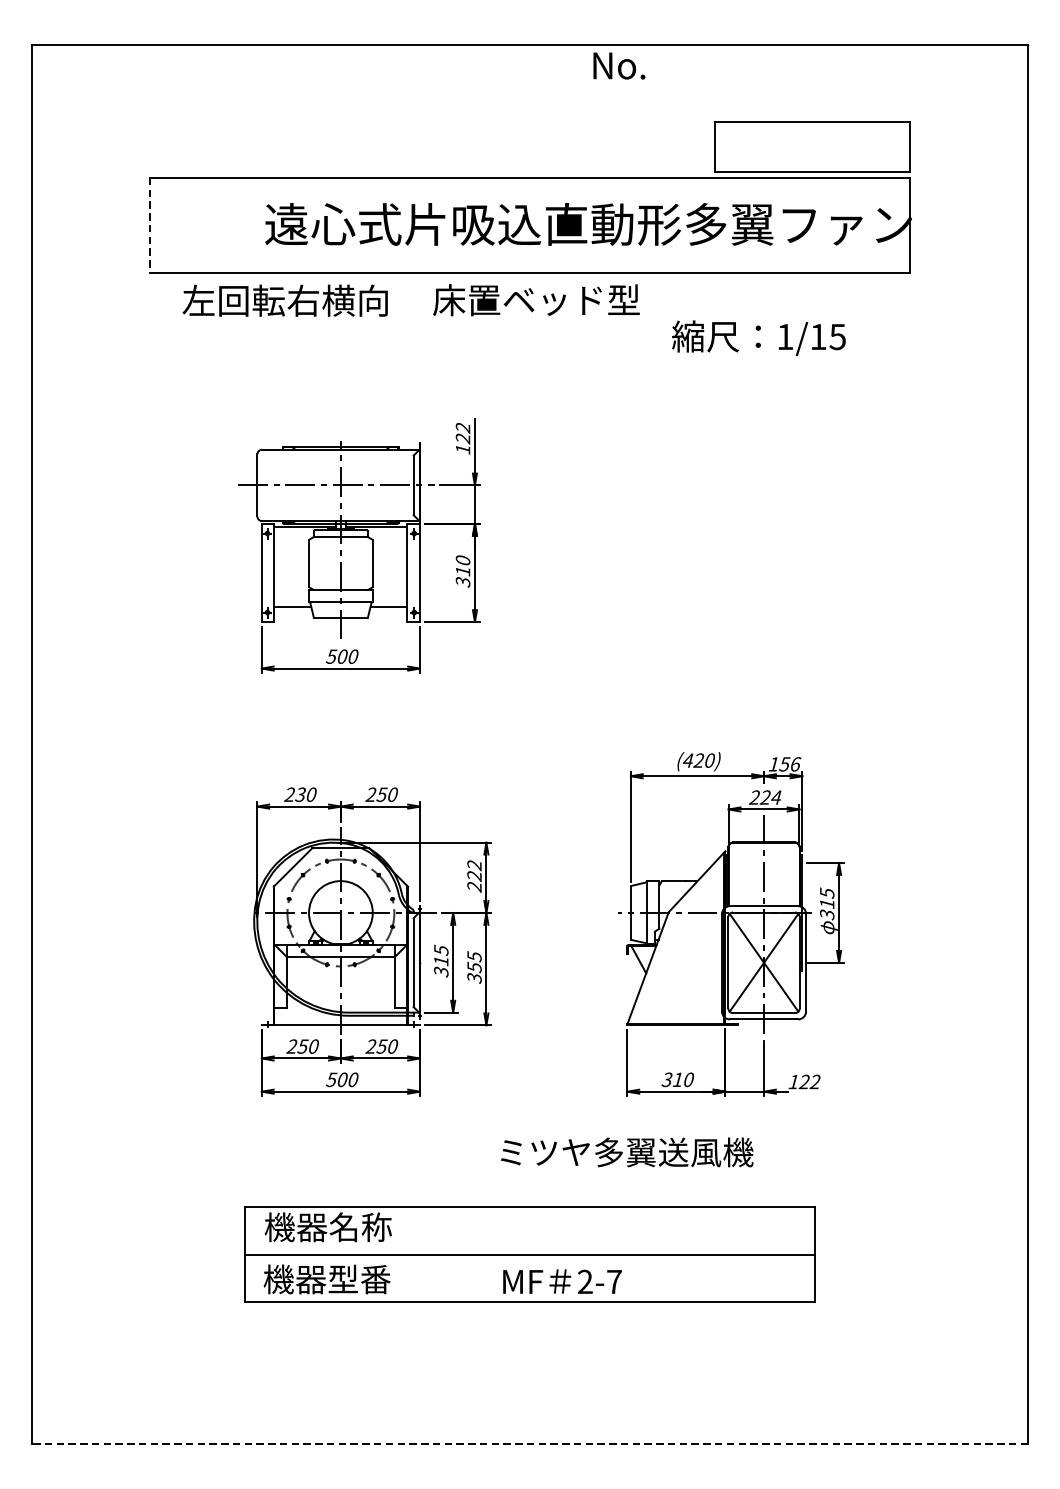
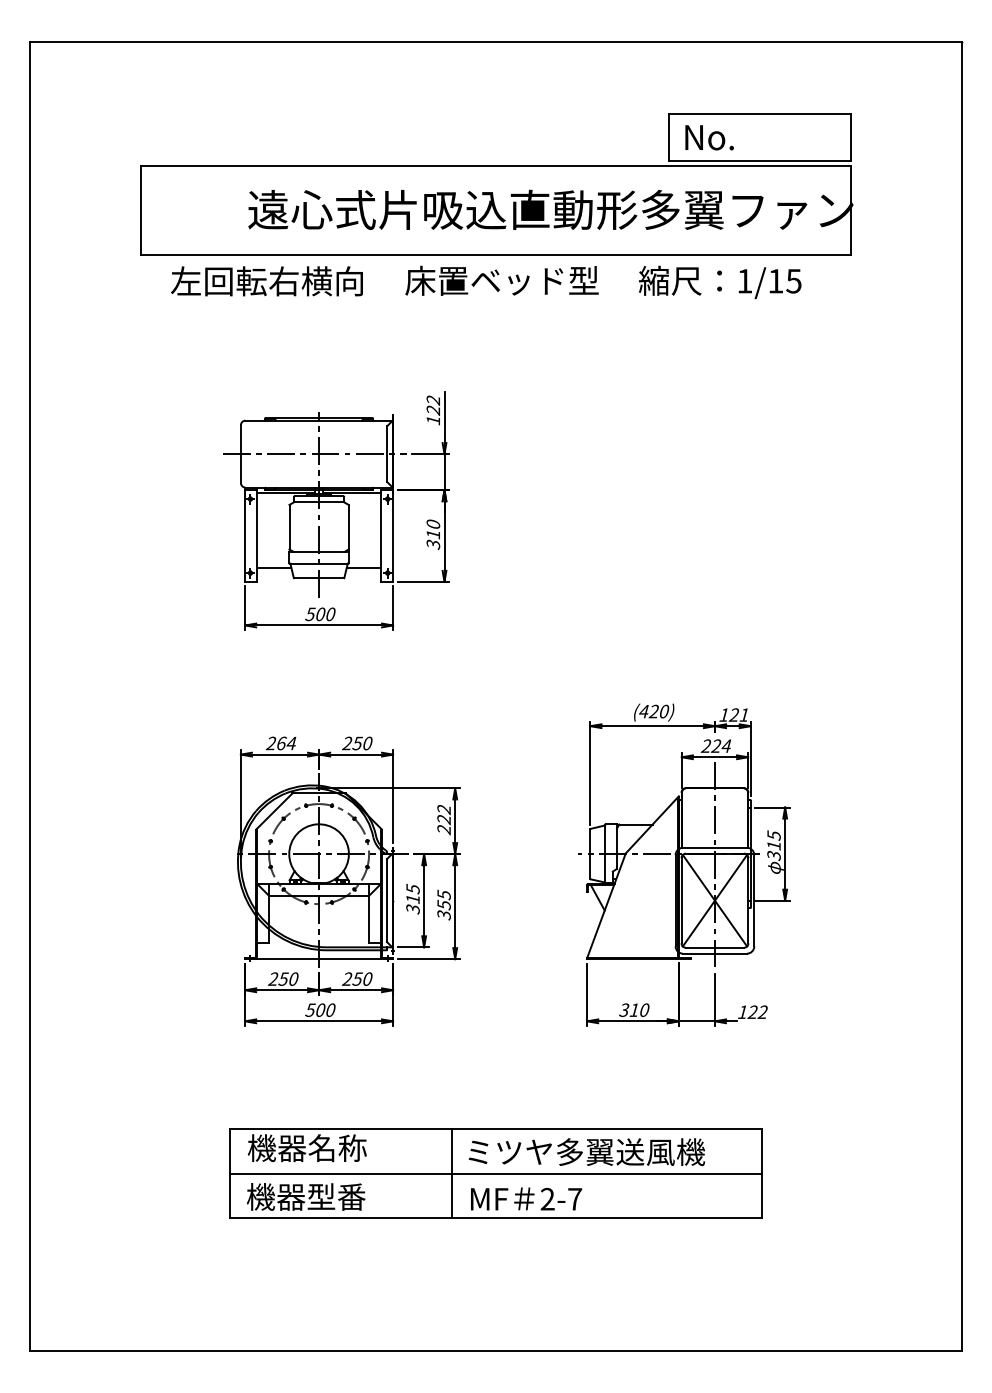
text: (619, 65) -> (709, 137), moved
line: (150, 226) -> (140, 211), dashed -> solid
text: (758, 338) -> (719, 282), moved
text: (789, 763) -> (738, 714), 156 -> 121
text: (306, 794) -> (286, 743), 230 -> 264
text: (626, 1151) -> (586, 1151), moved
line: (482, 1254) -> (451, 1173), added
line: (529, 1444) -> (495, 1351), dashed -> solid

